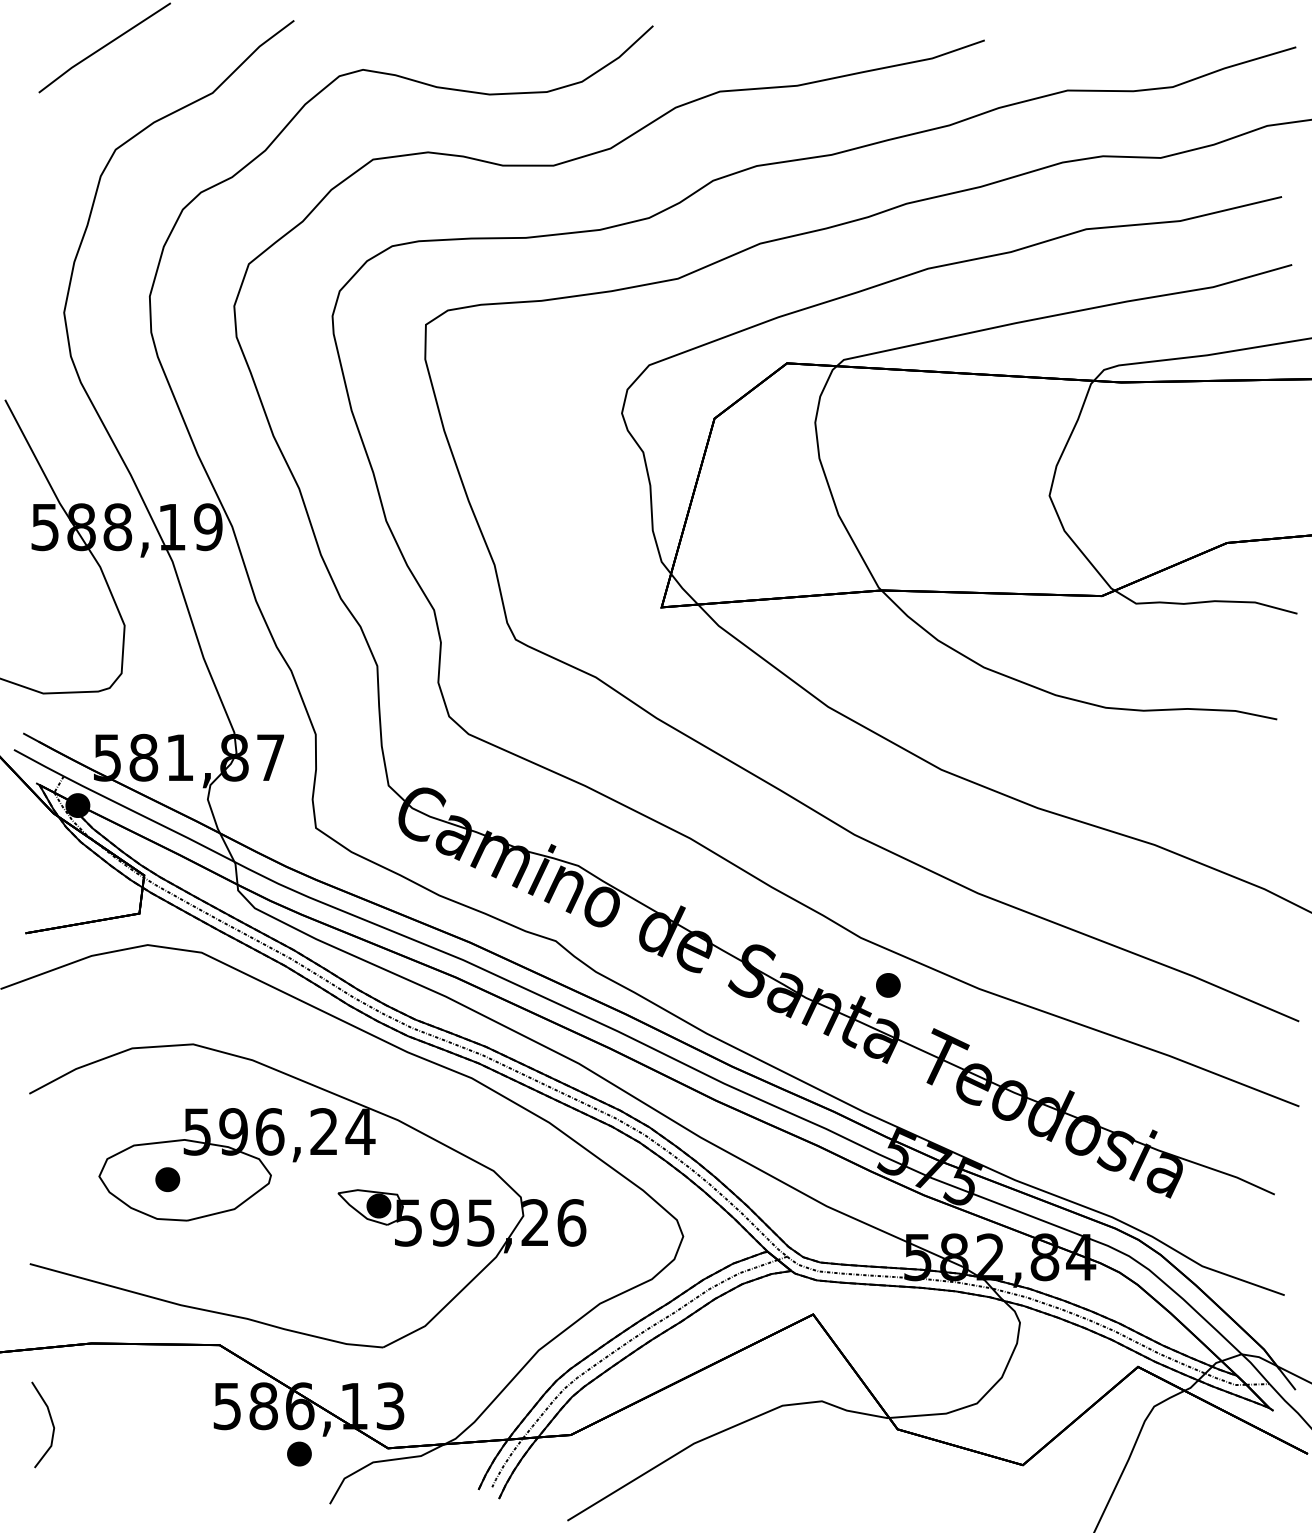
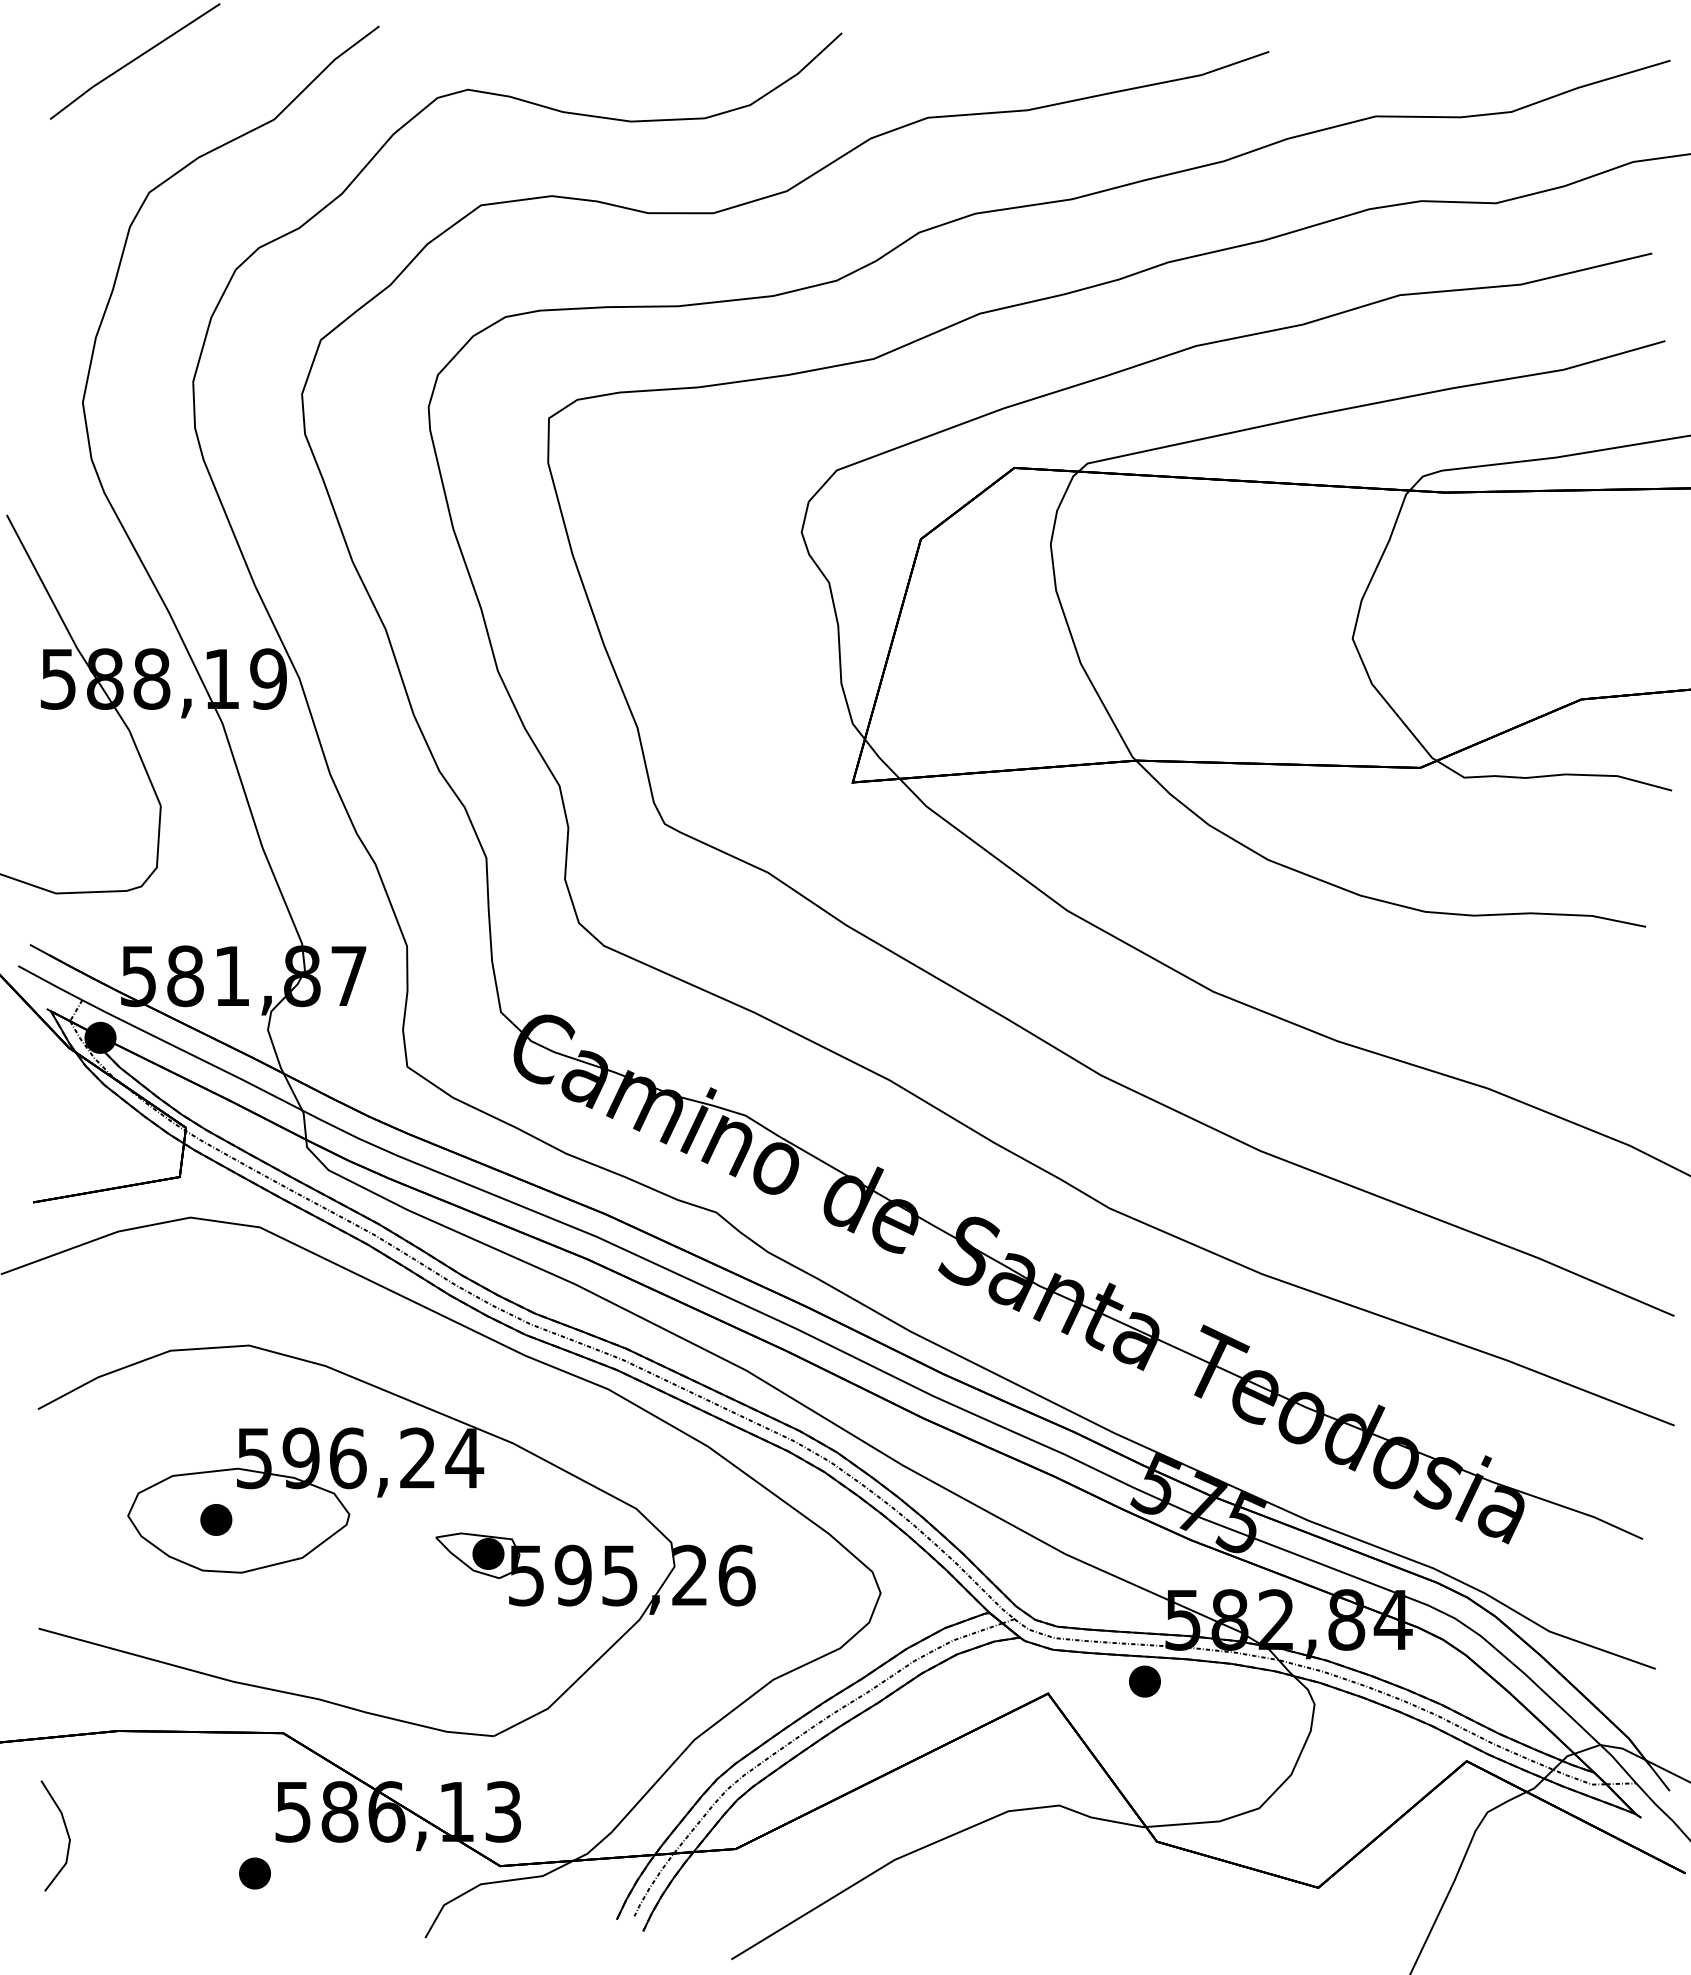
part: (888, 985) -> (1144, 1681), moved
part: (299, 1454) -> (254, 1873), moved

